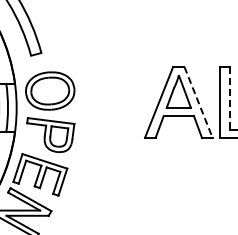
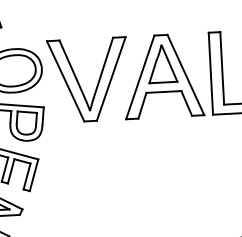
line: (230, 98) -> (222, 68), dashed -> solid
part: (122, 102) -> (98, 79), added
line: (198, 102) -> (185, 75), dashed -> solid

